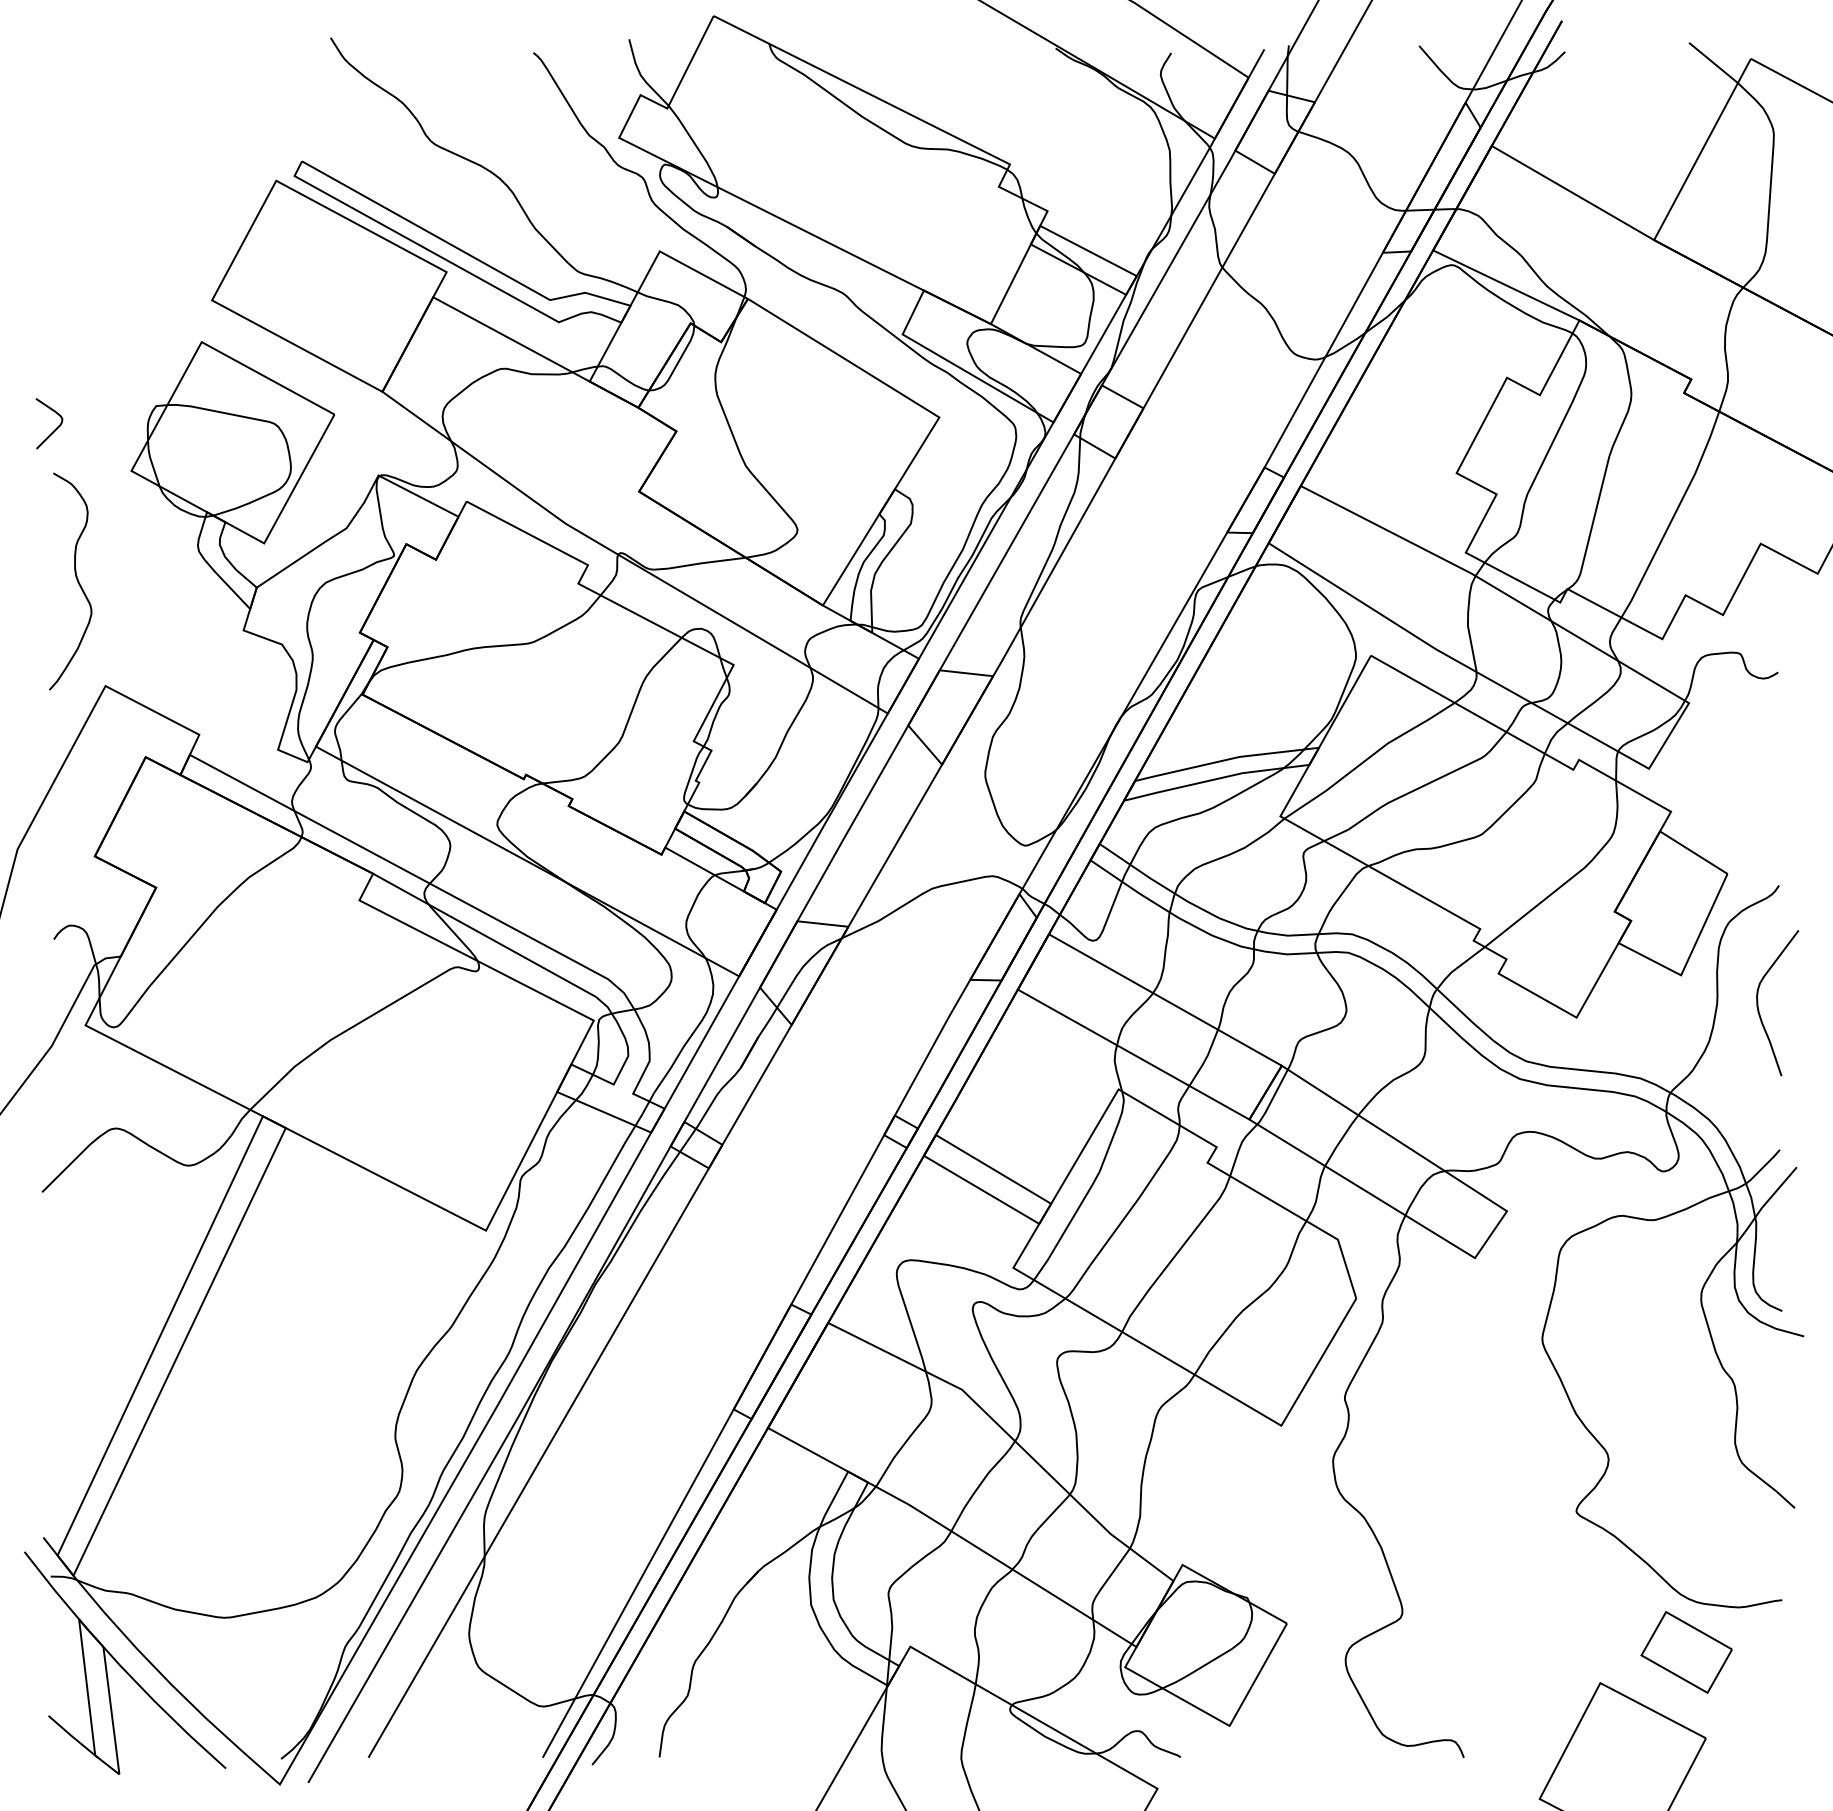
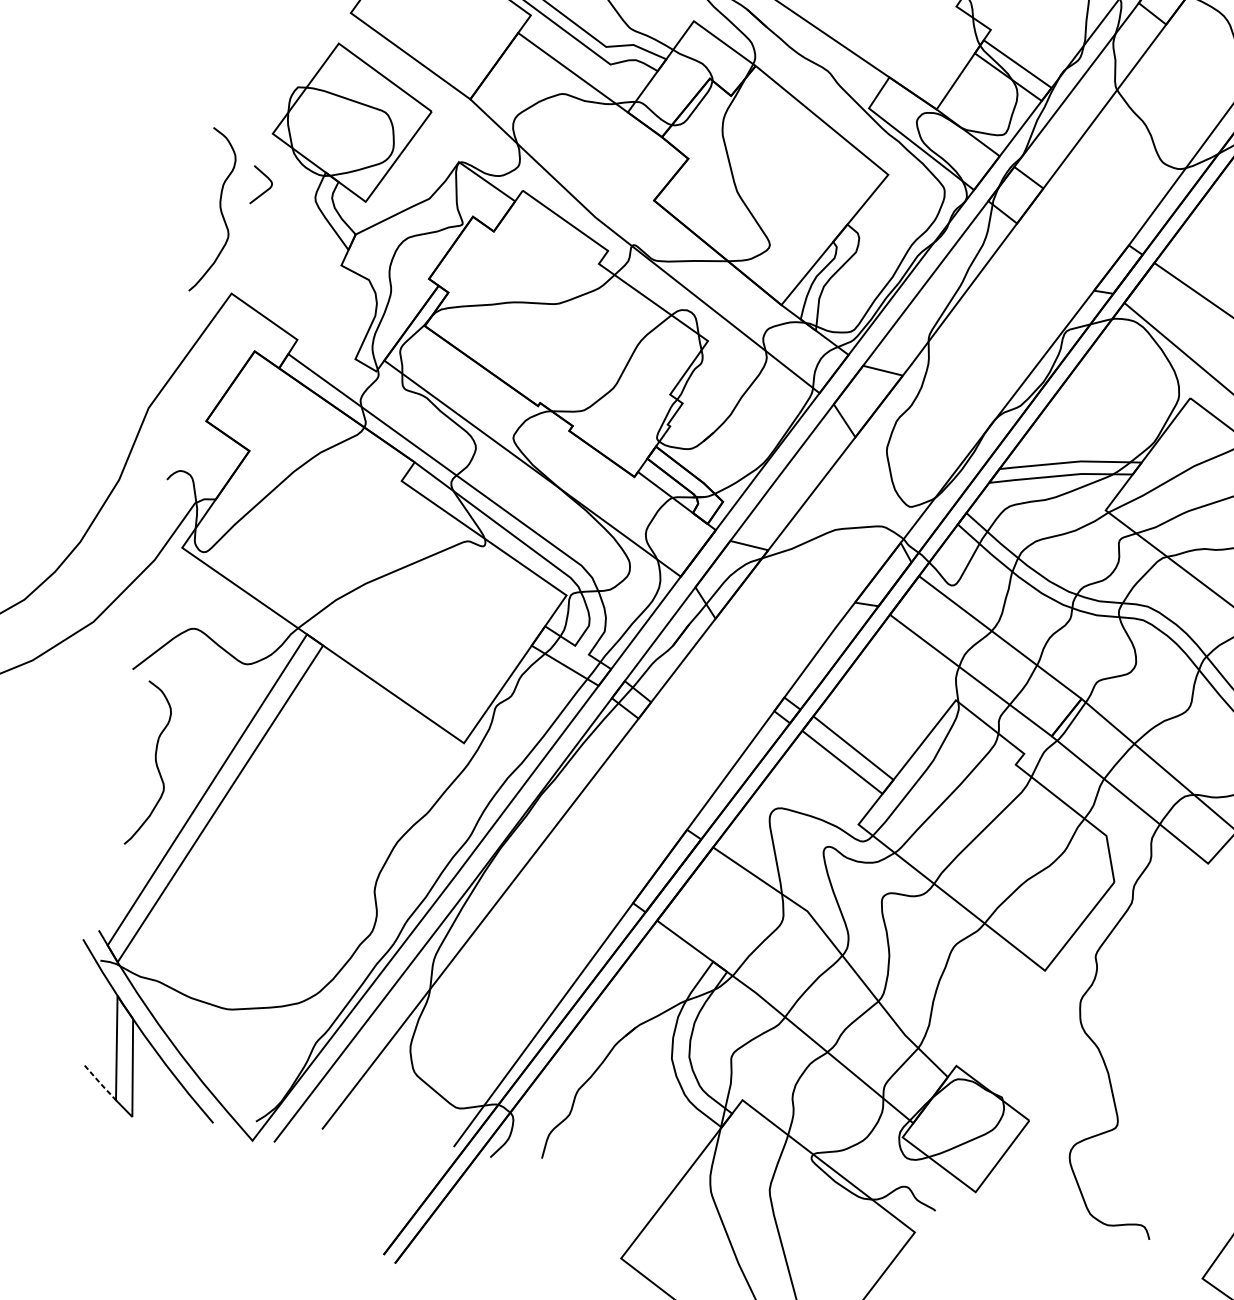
curve: (55, 428) -> (266, 190), moved
curve: (88, 1311) -> (155, 764), added
line: (73, 1737) -> (101, 1084), solid -> dashed

